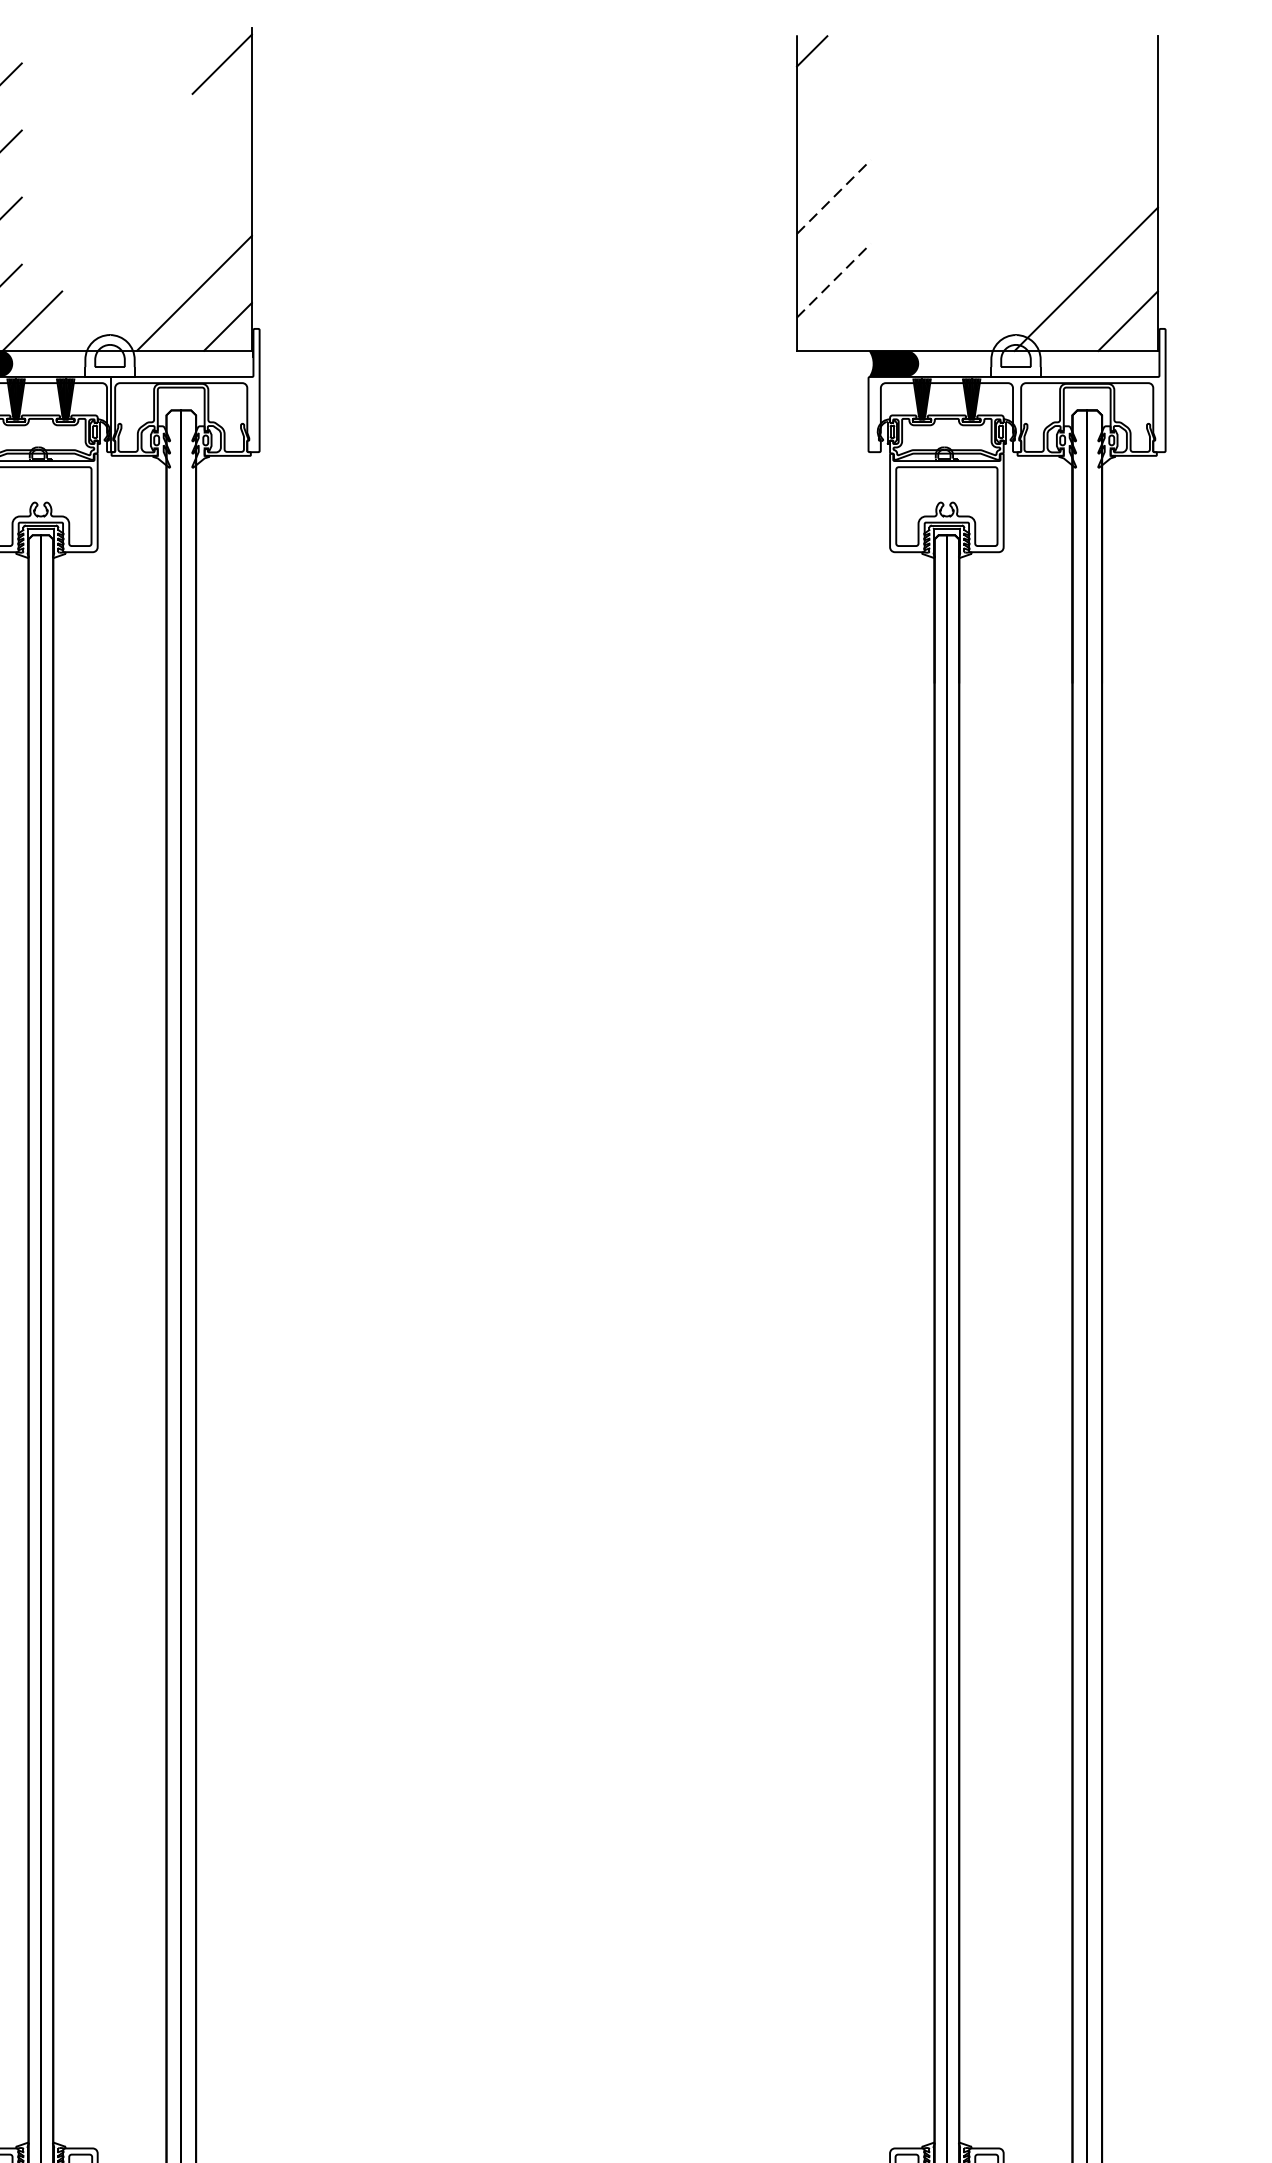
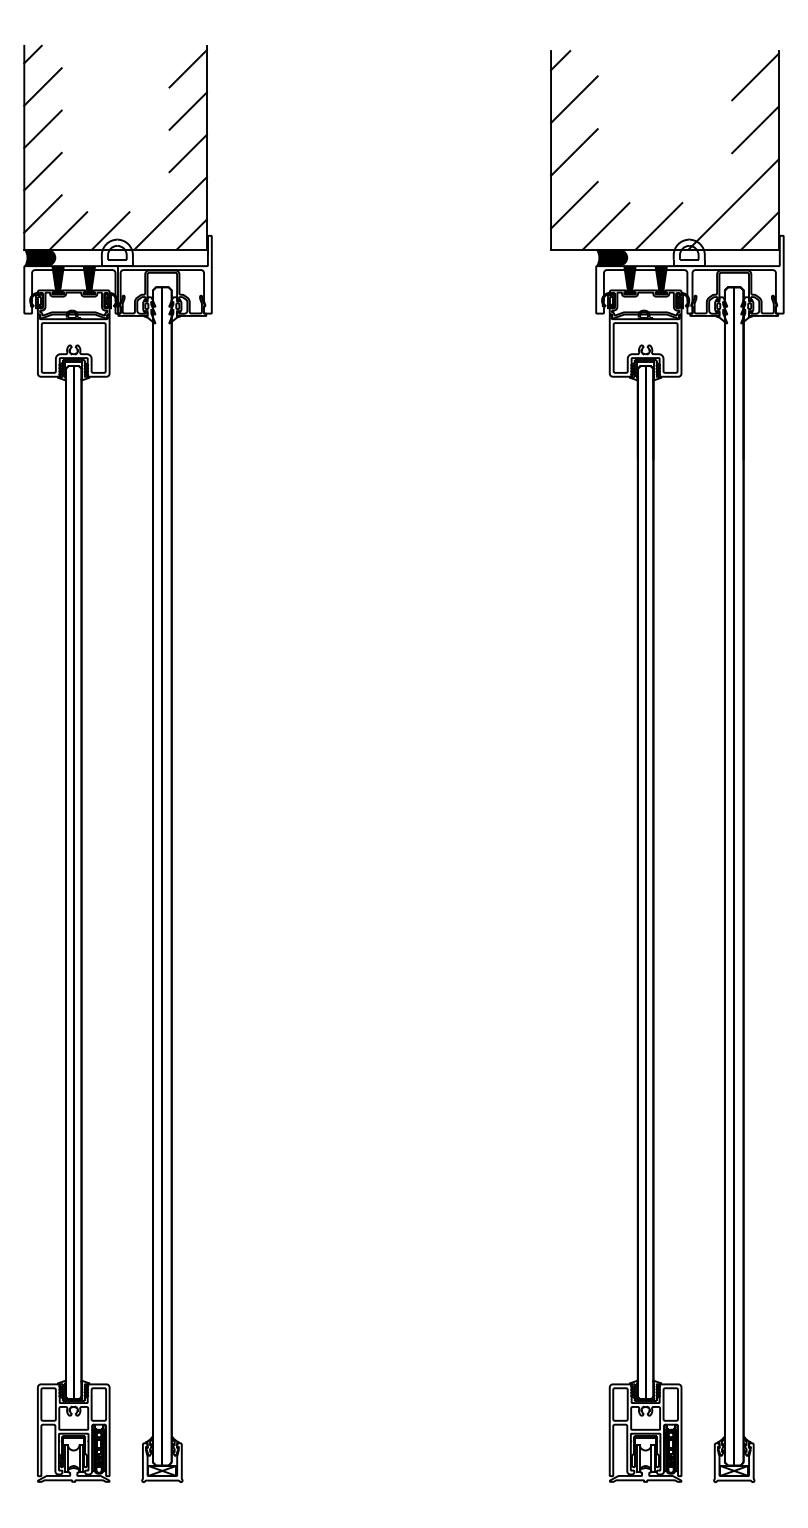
line: (1120, 76) -> (755, 76), added
line: (834, 112) -> (574, 99), added
line: (221, 130) -> (187, 110), added
line: (1120, 160) -> (755, 129), added
line: (834, 196) -> (574, 152), dashed -> solid
line: (221, 198) -> (187, 153), added
line: (834, 279) -> (574, 204), dashed -> solid
line: (883, 314) -> (605, 226), added
line: (967, 314) -> (658, 226), added
line: (99, 320) -> (110, 230), added

